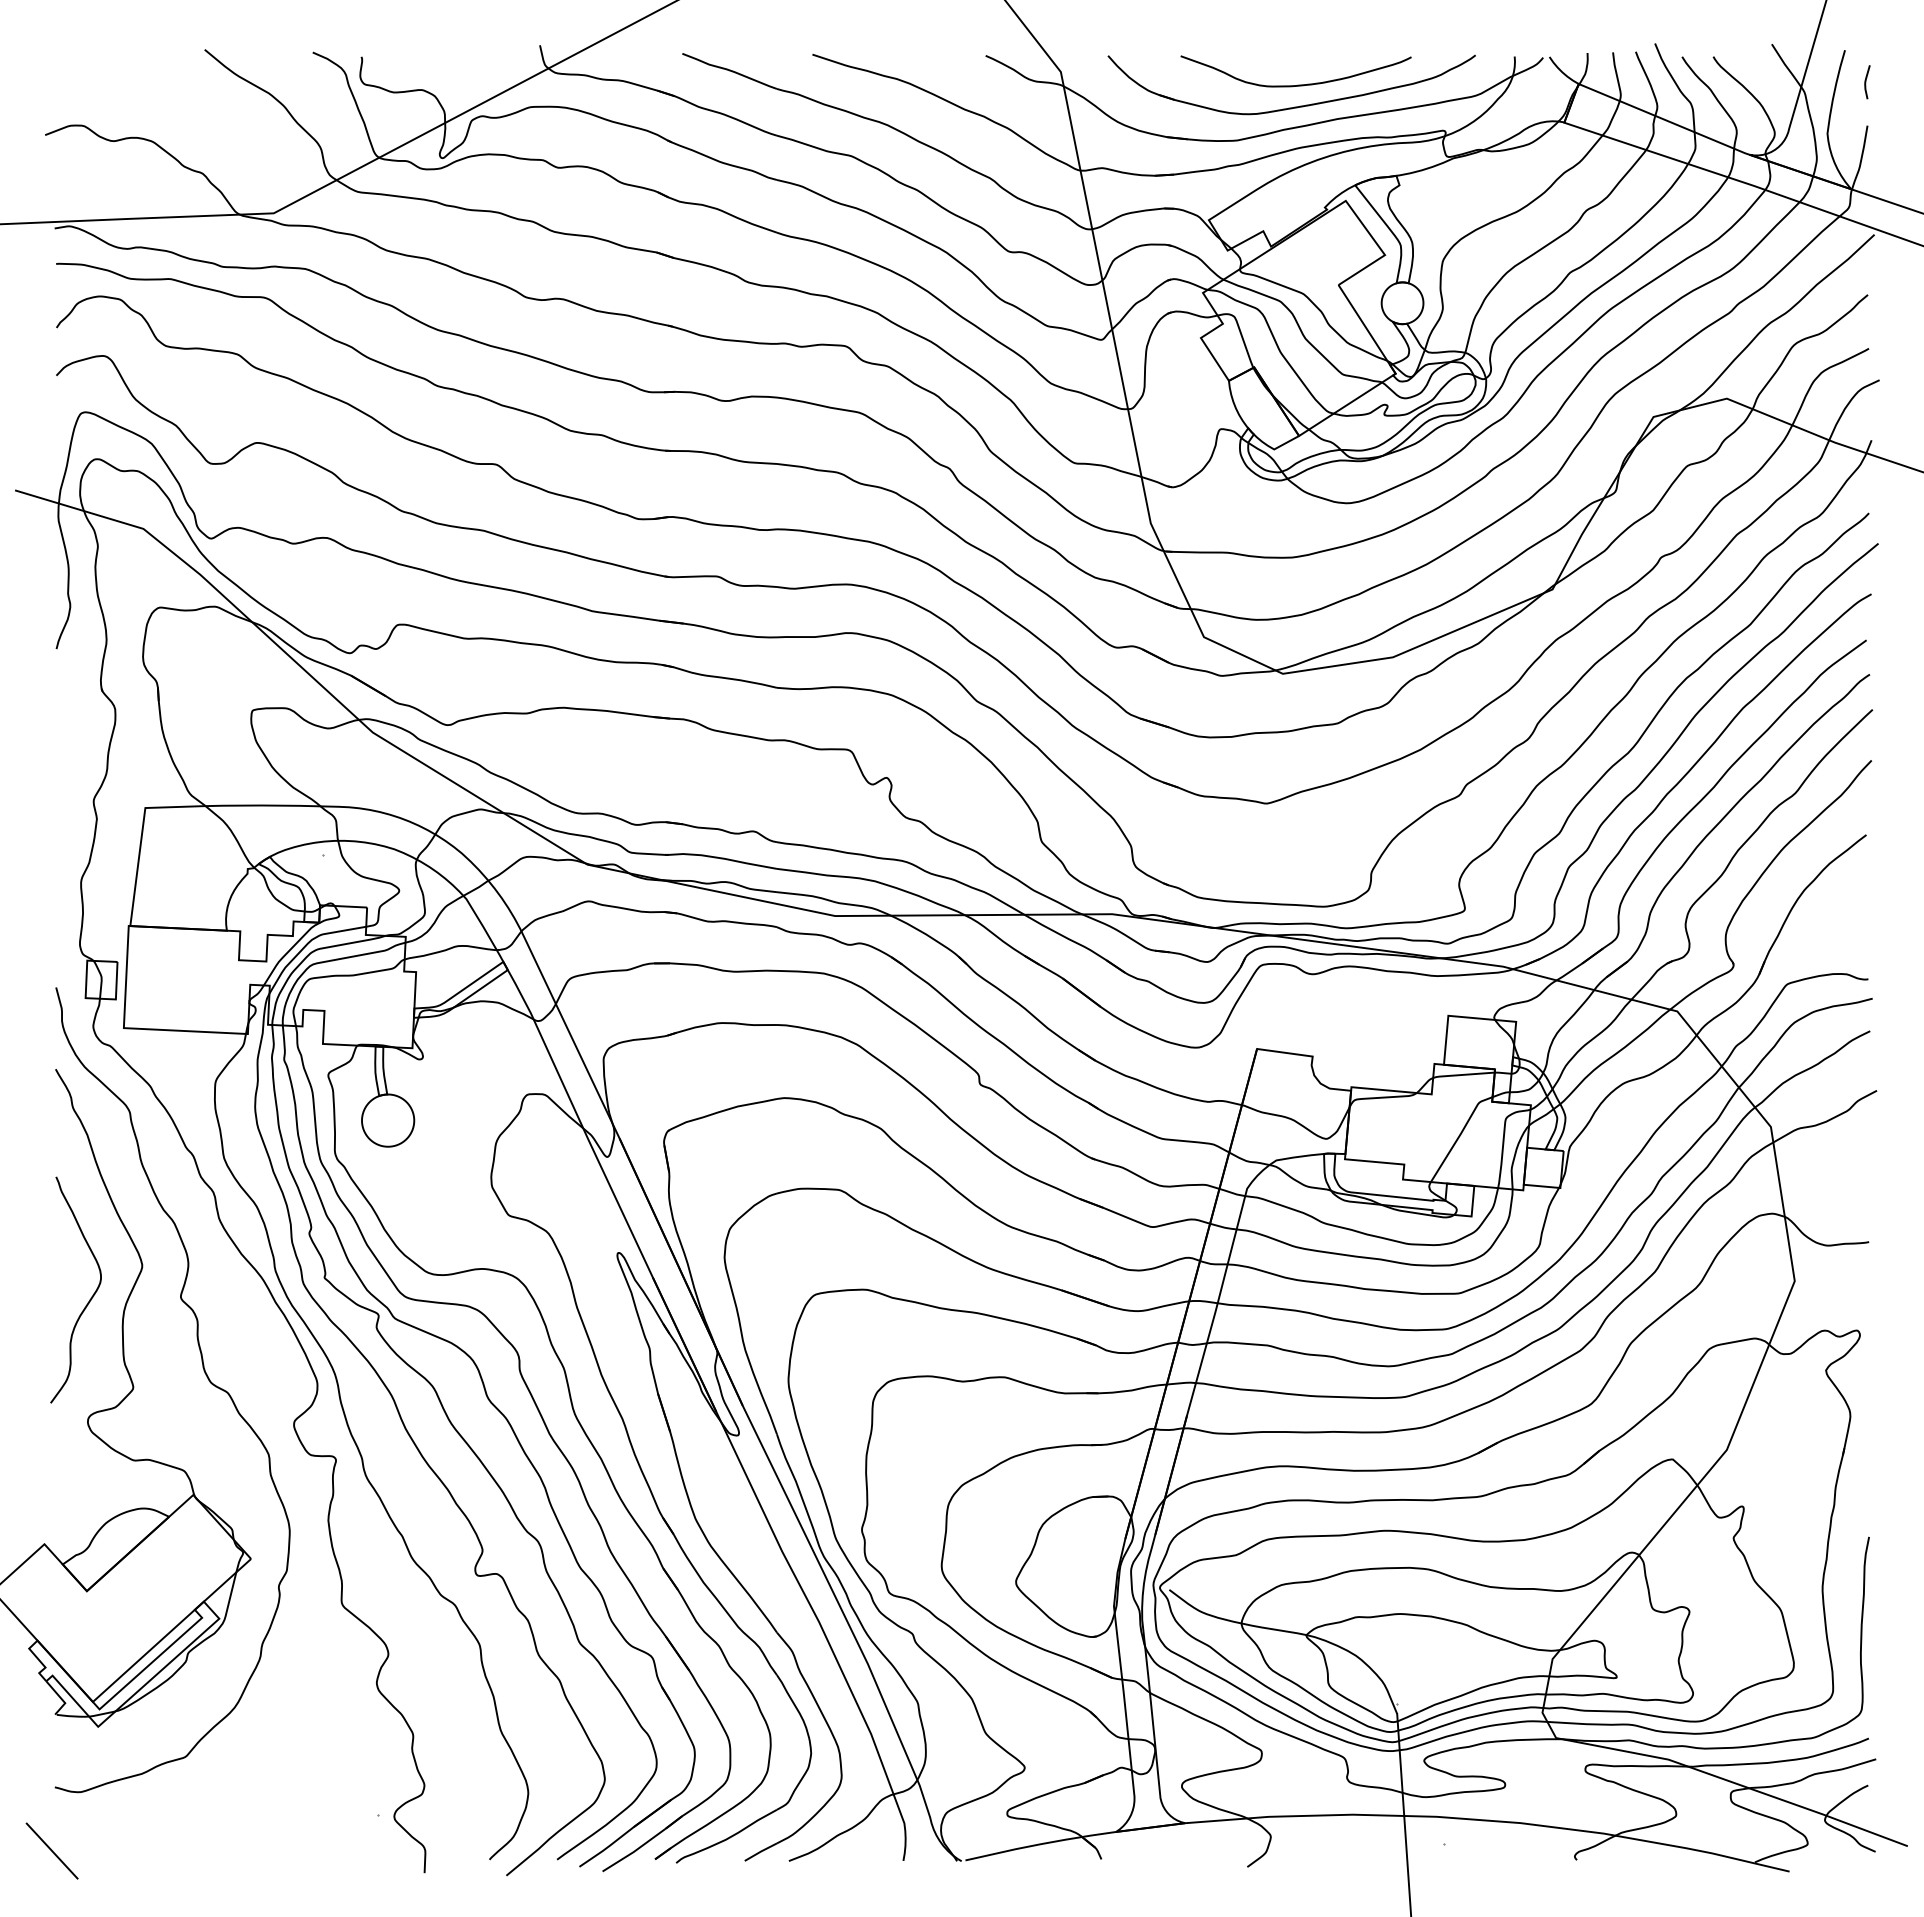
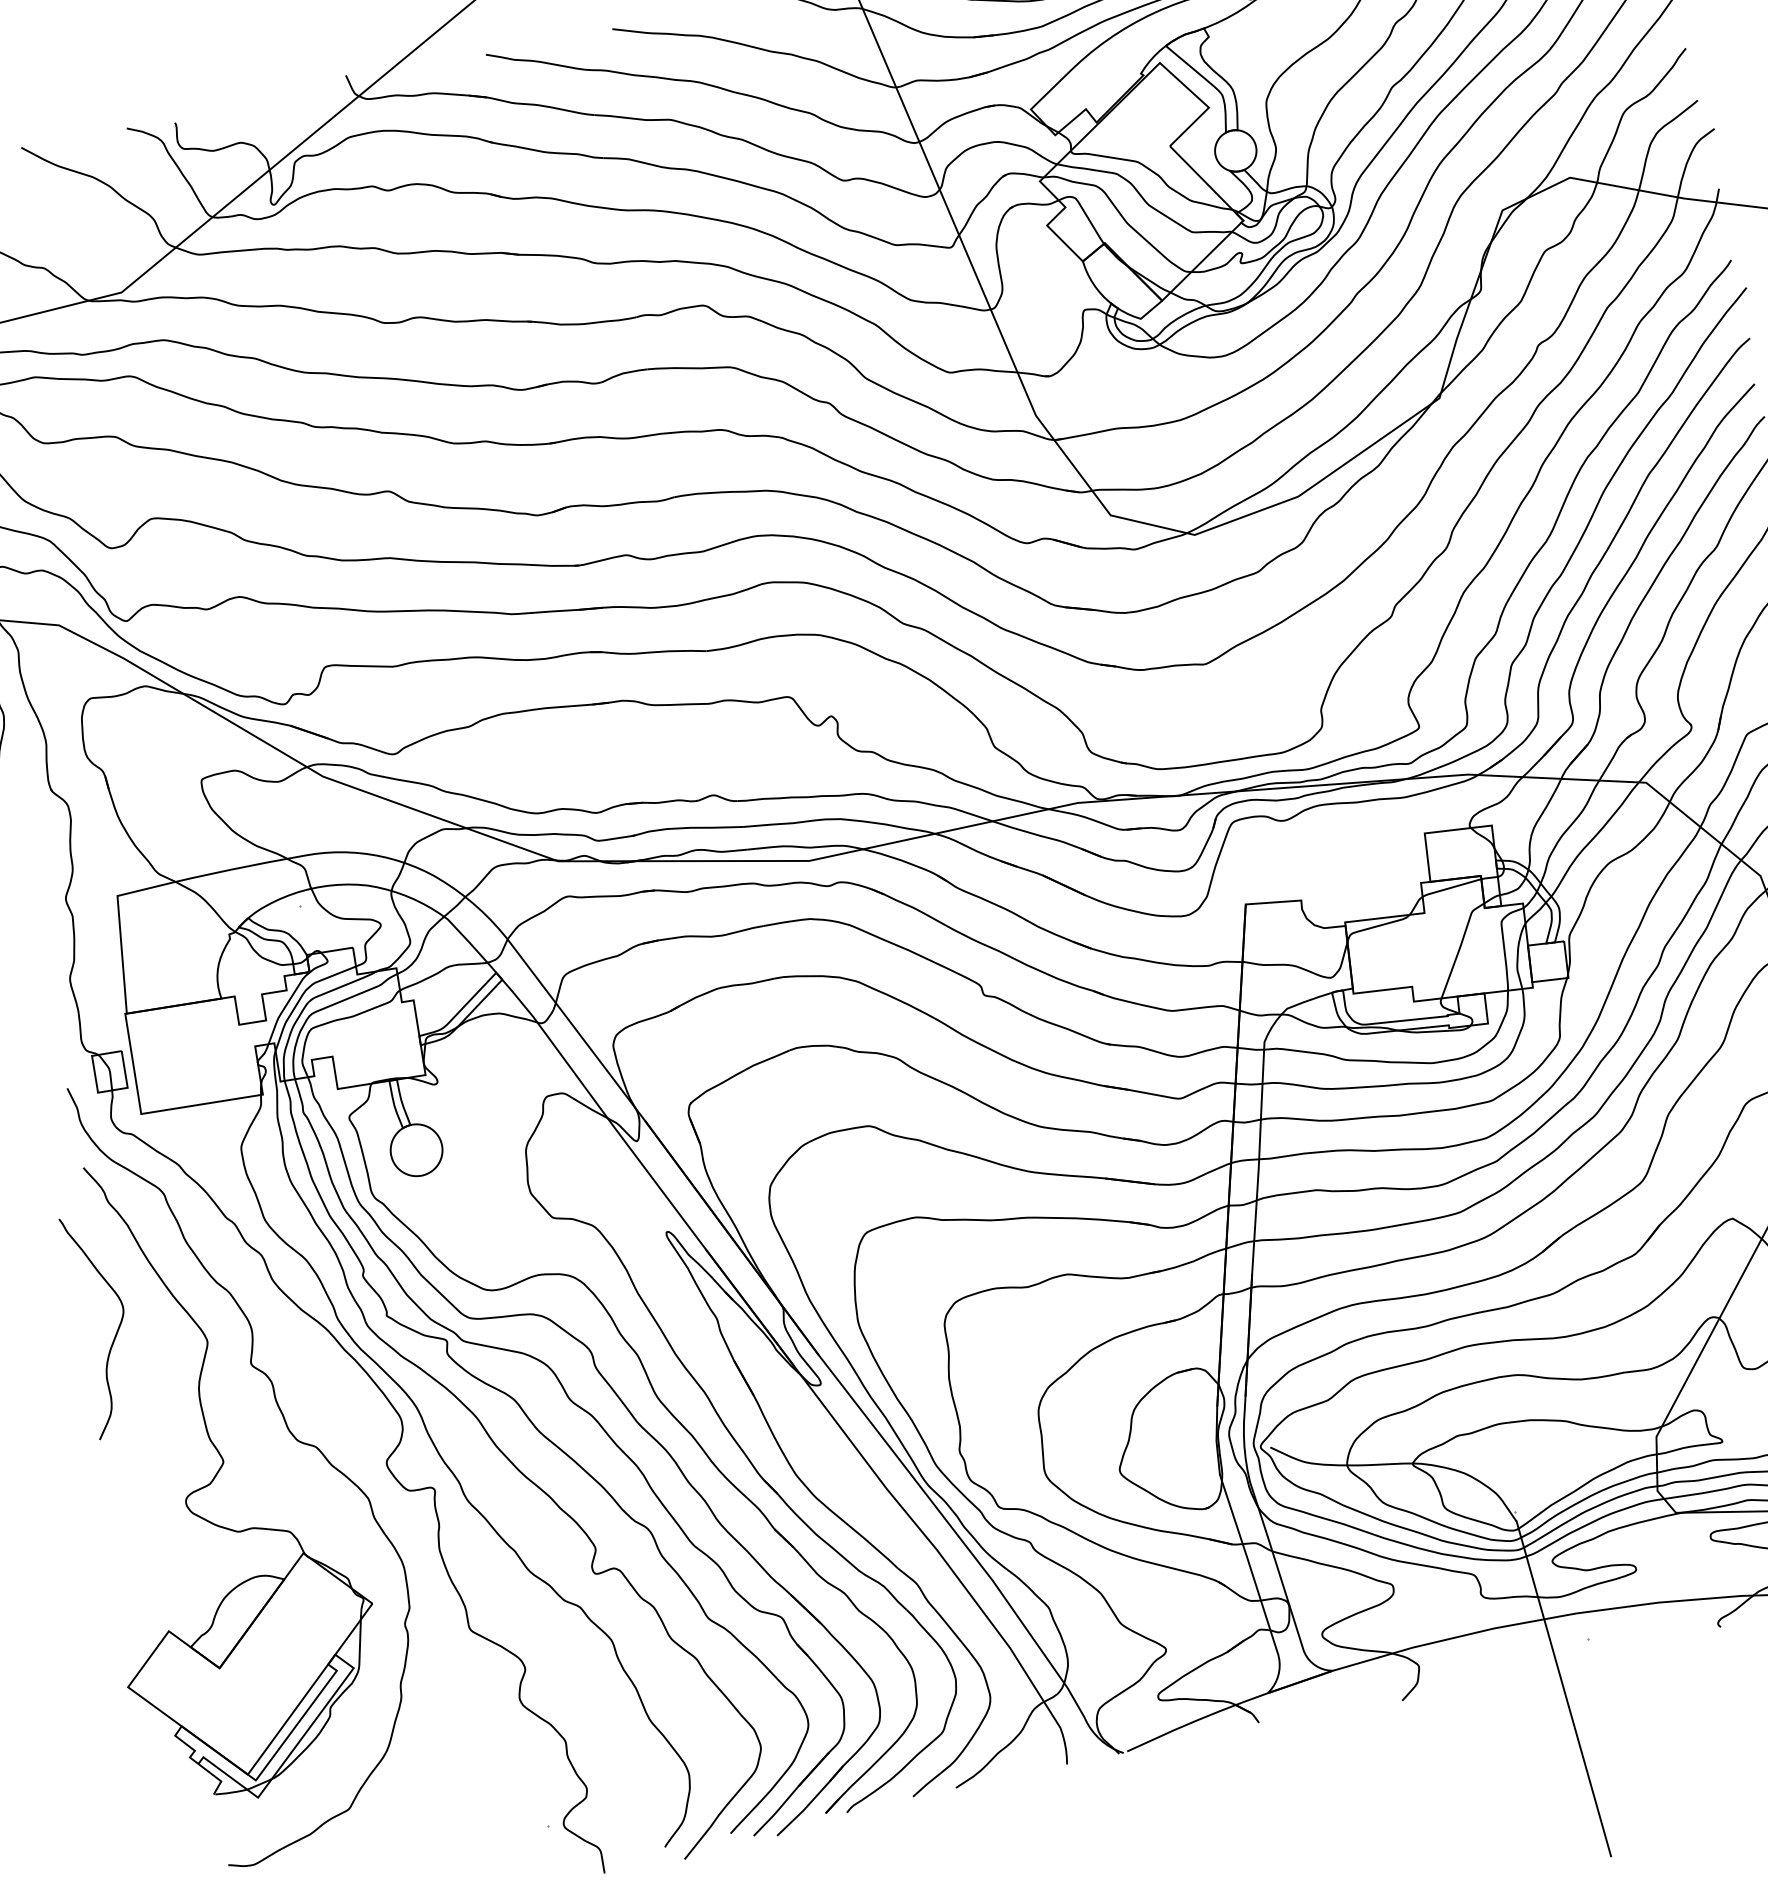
curve: (89, 1299) -> (116, 1331), moved

